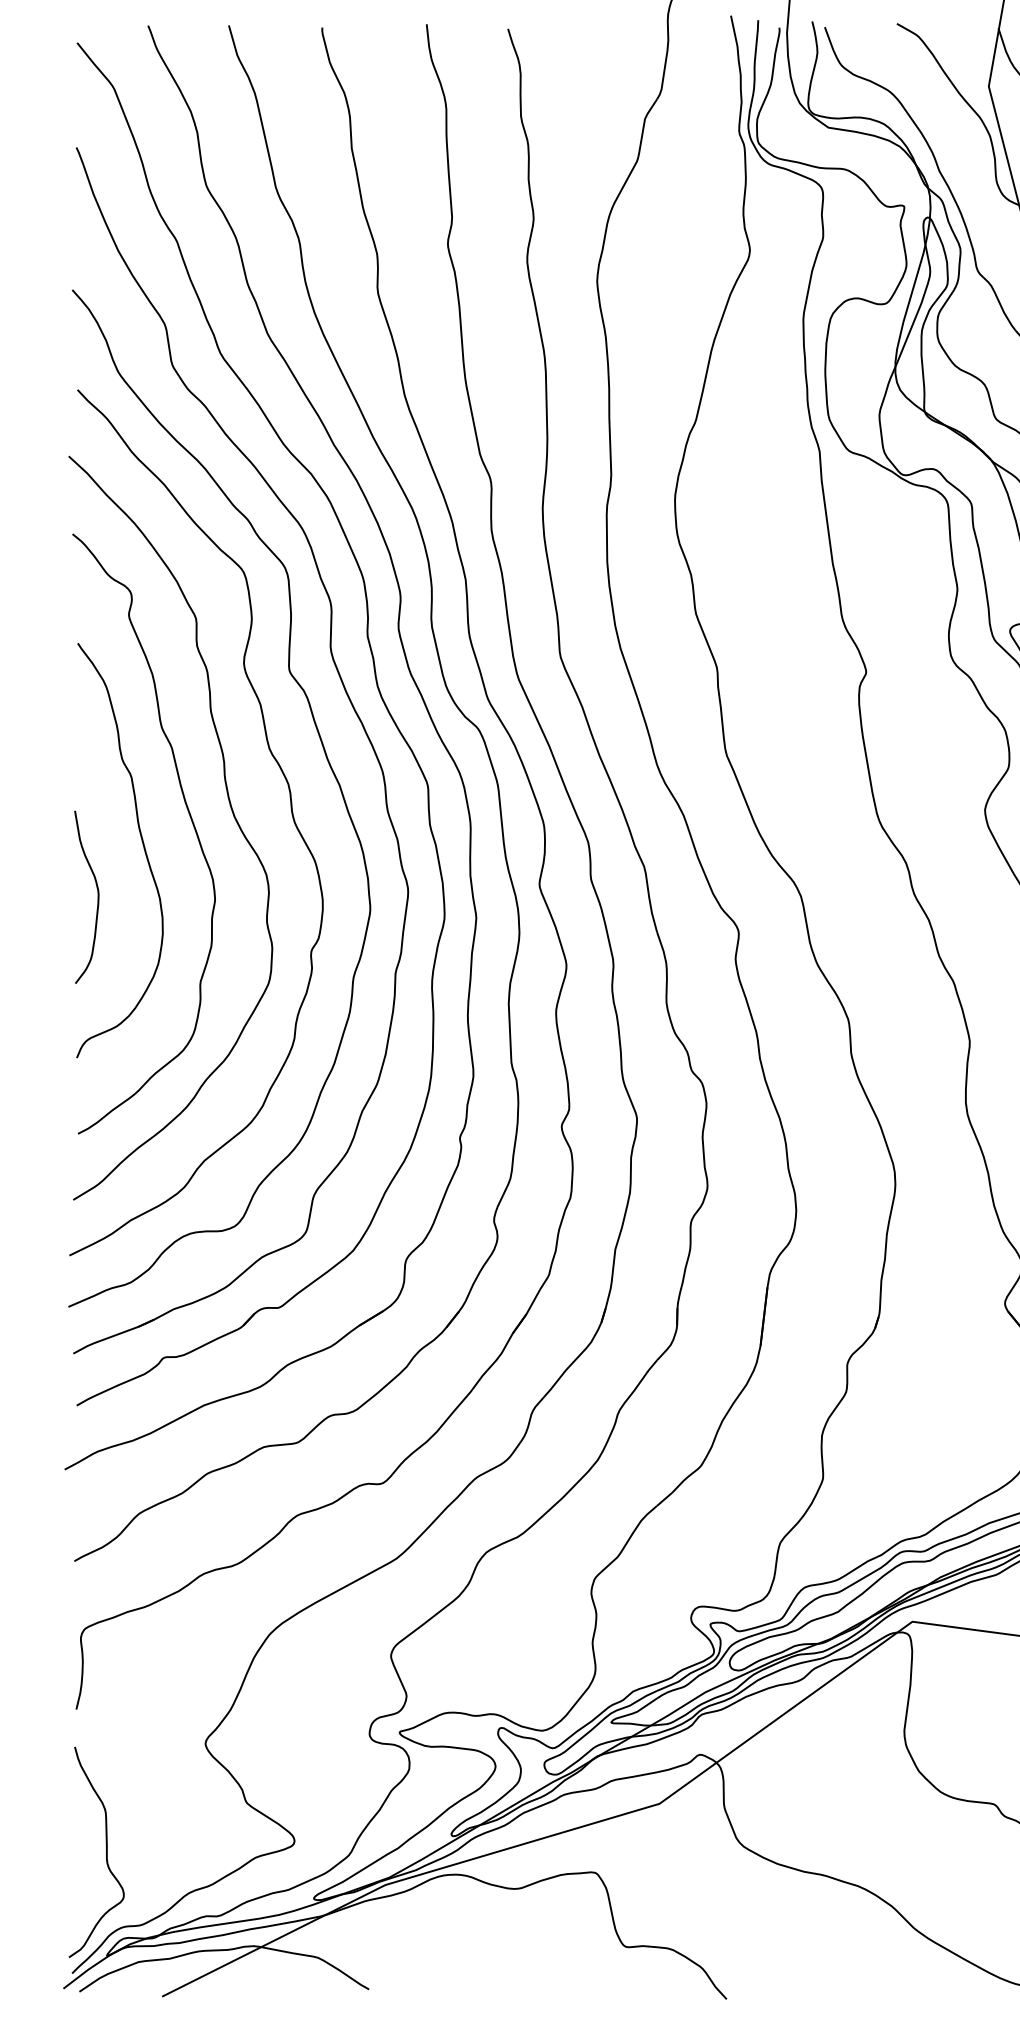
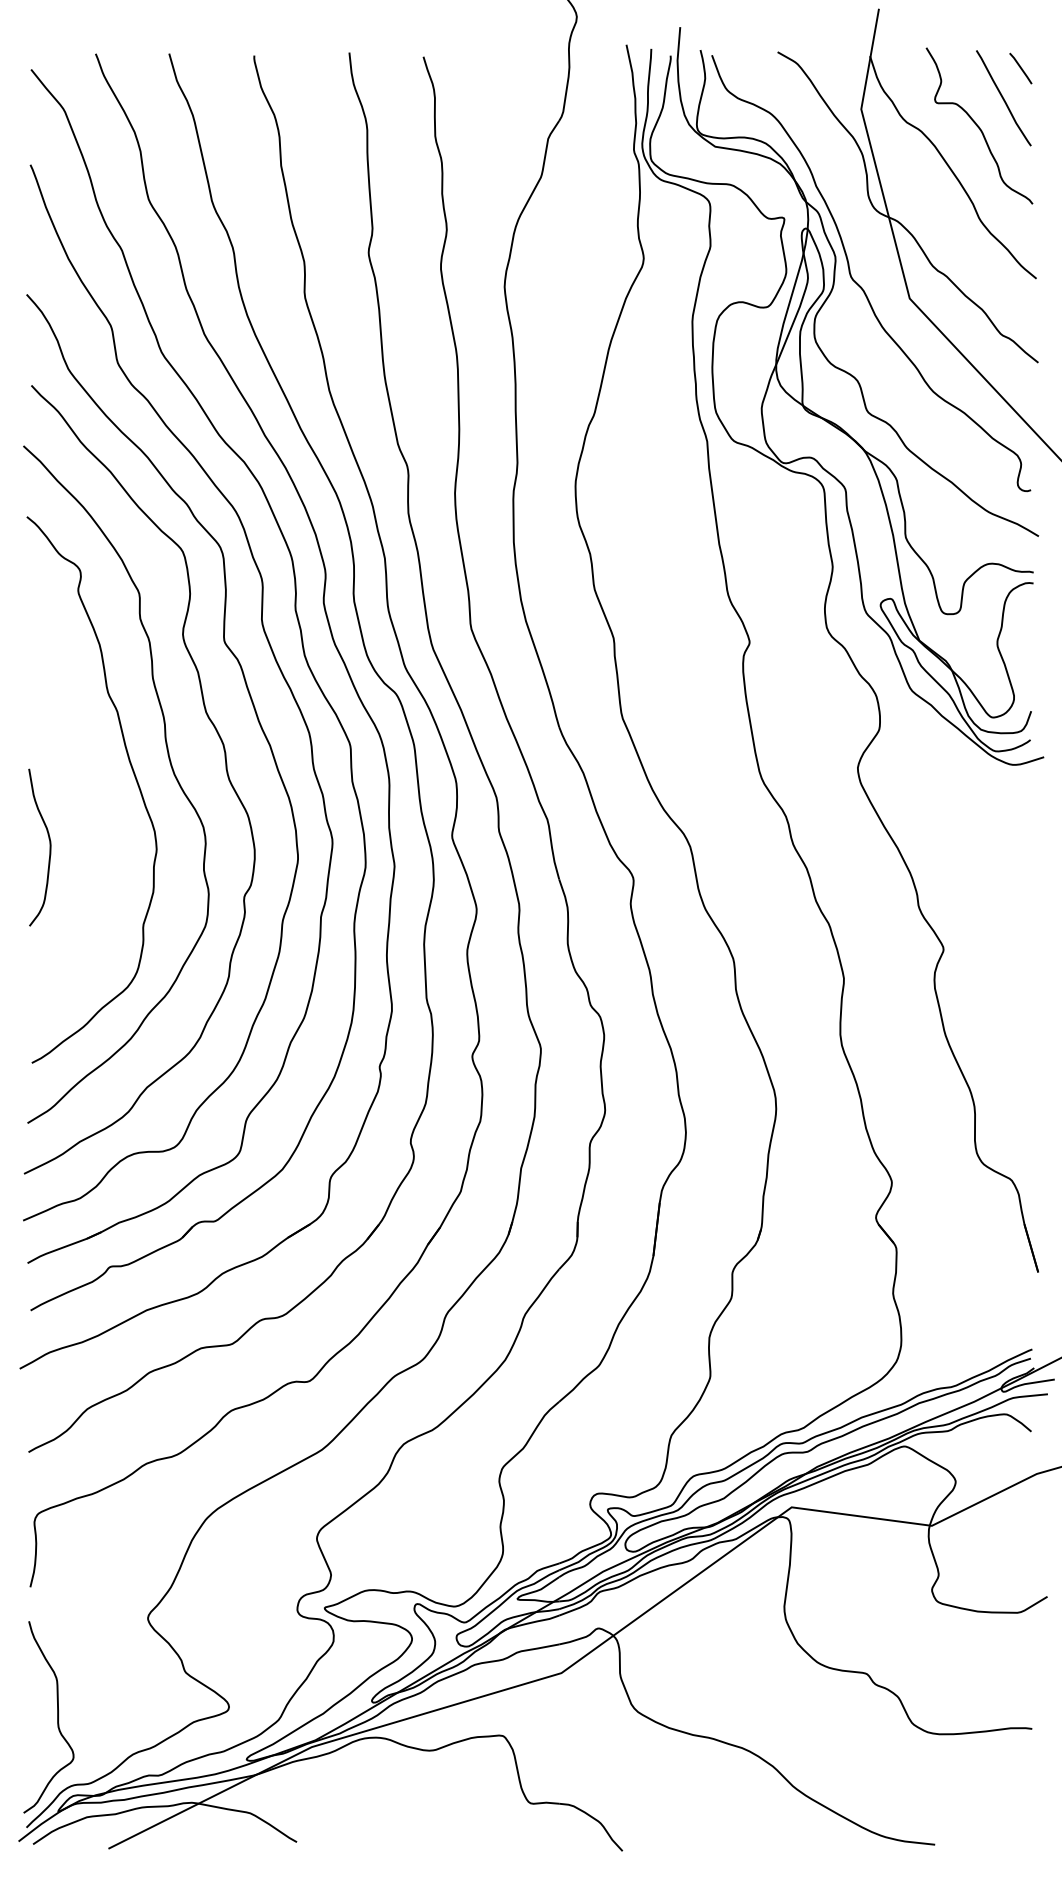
curve: (142, 845) -> (90, 800), removed

